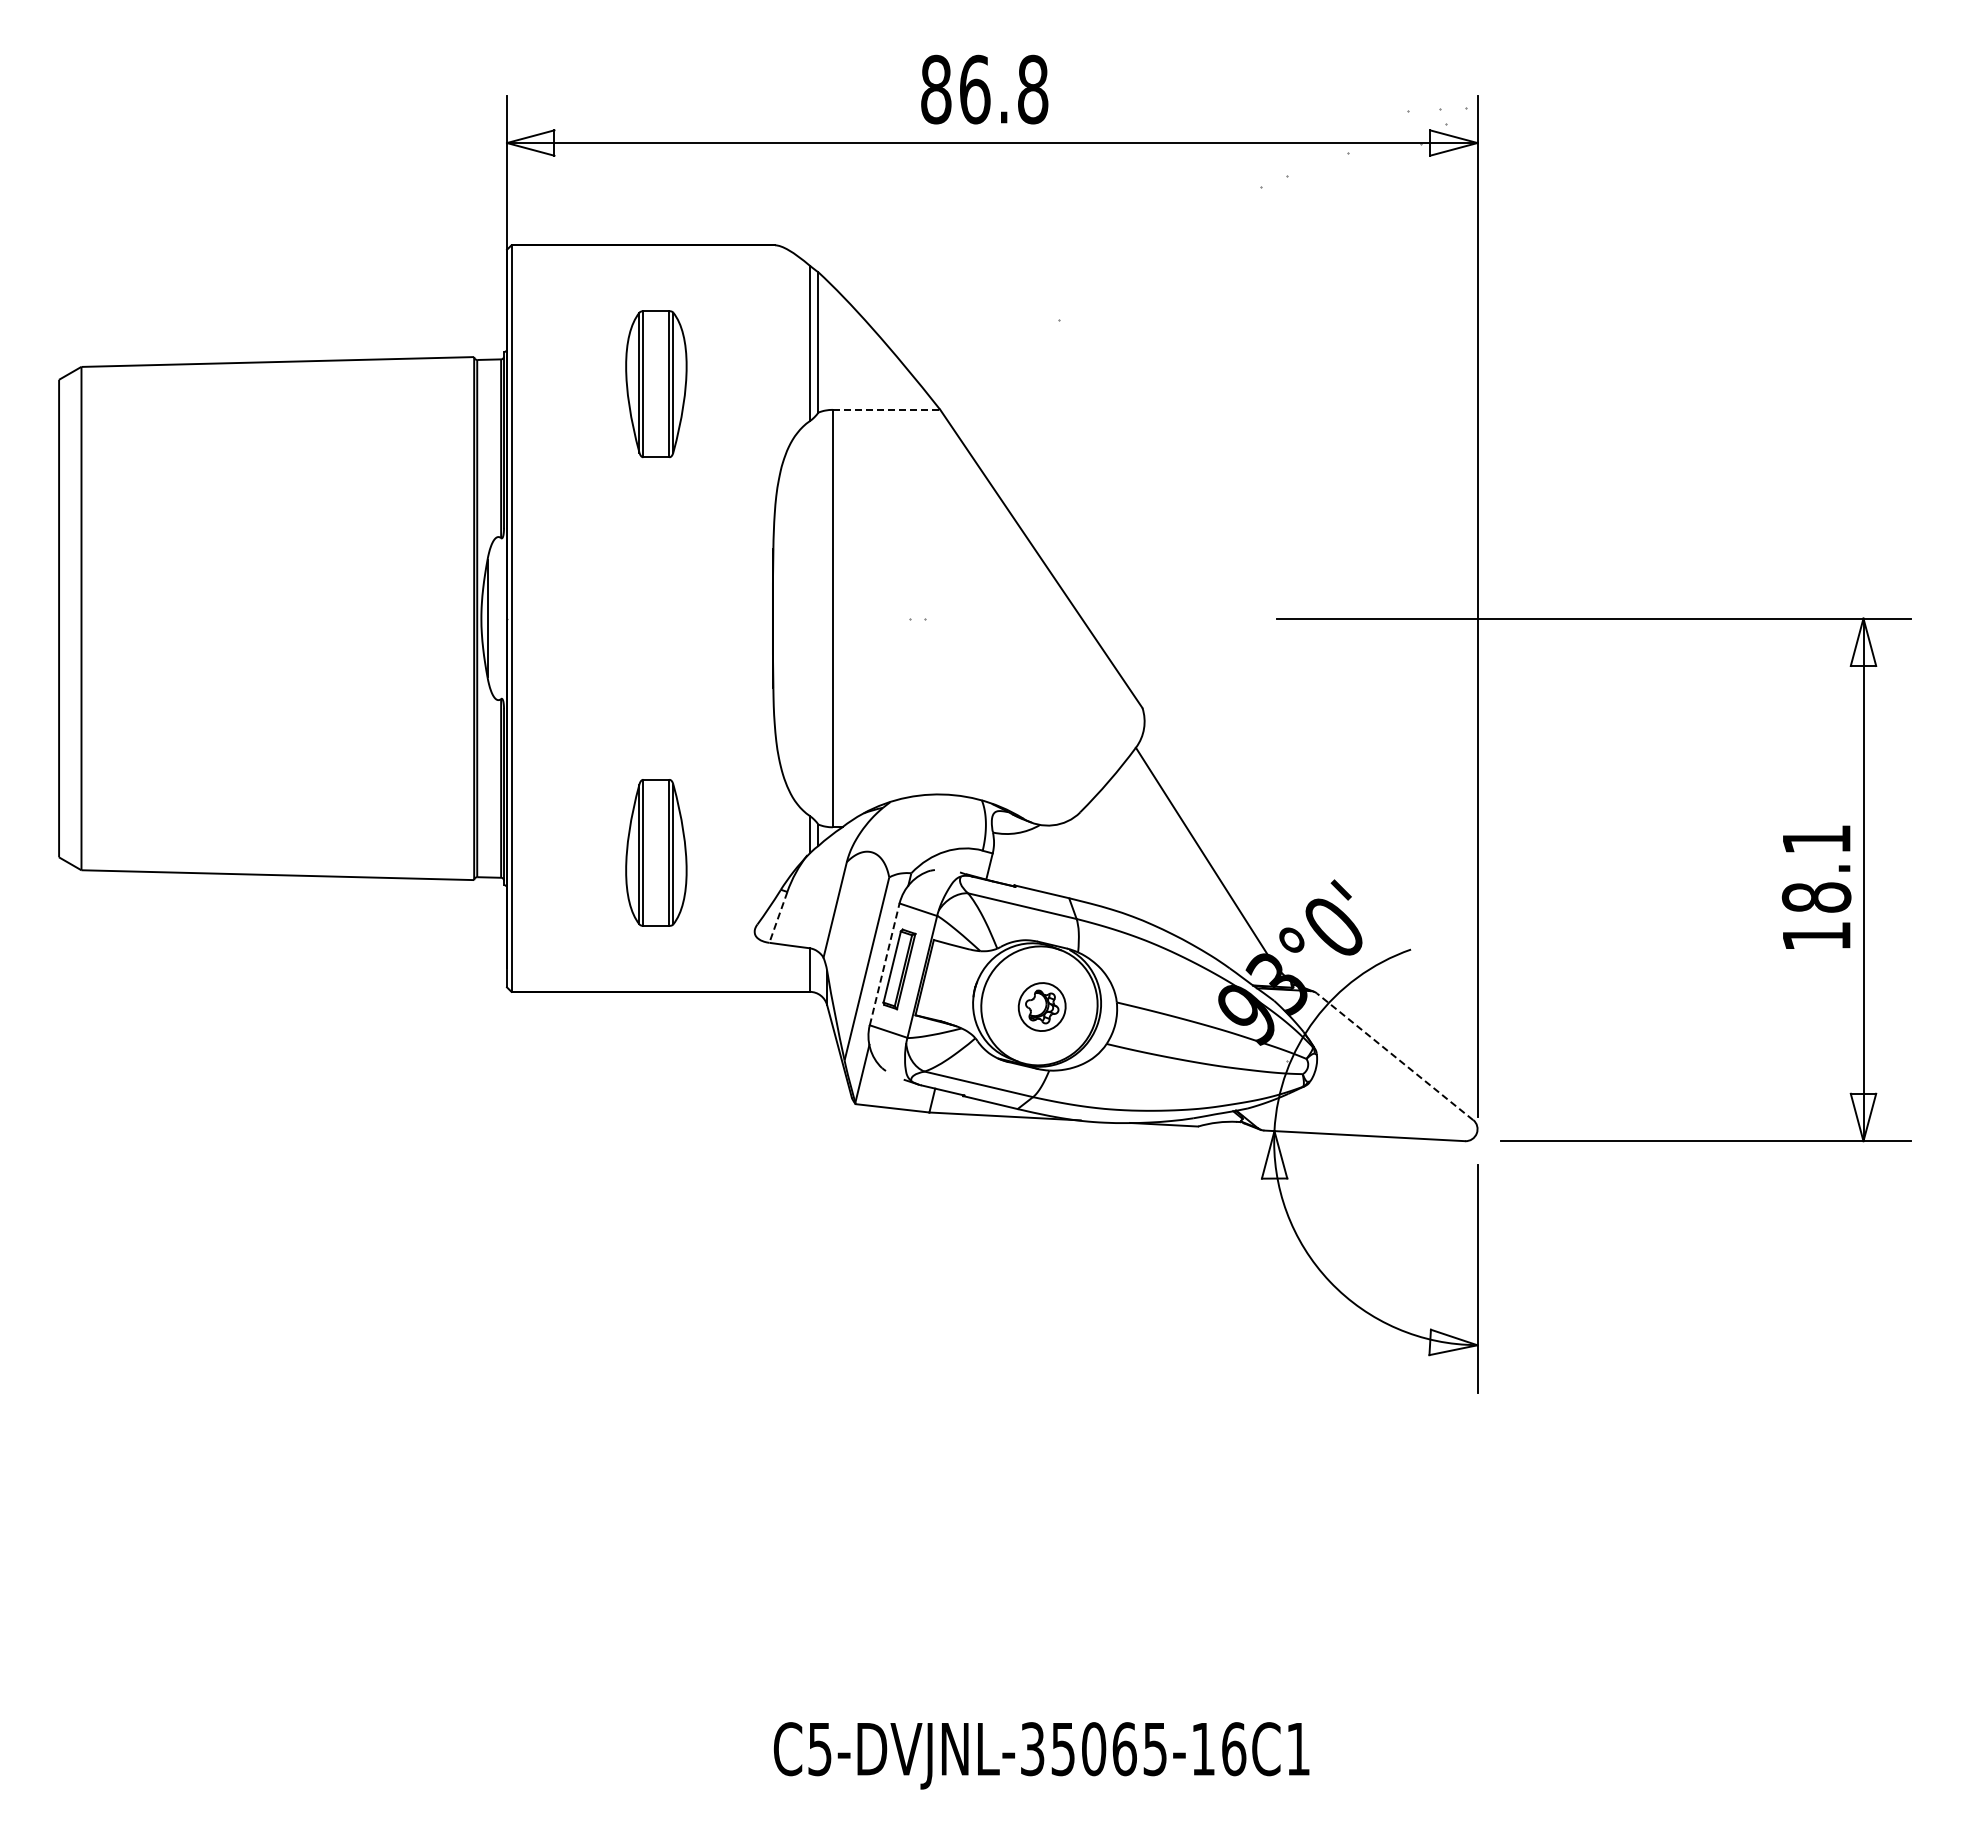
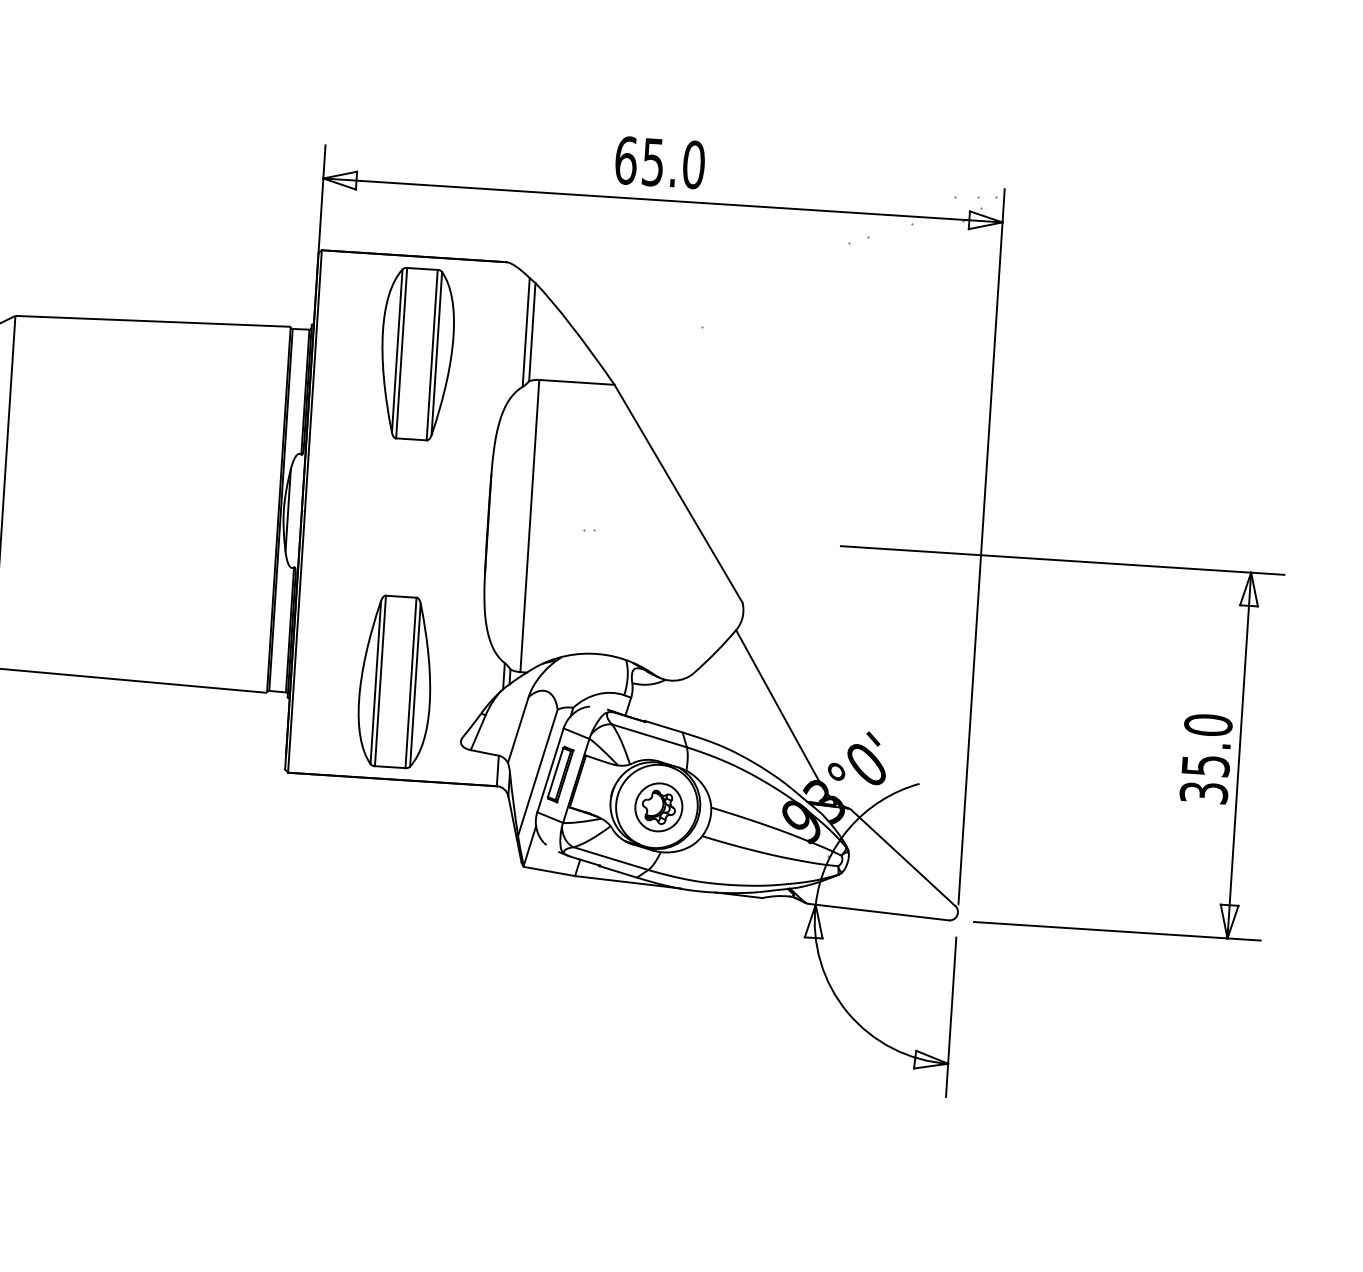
text: (984, 89) -> (659, 162), 86.8 -> 65.0
part: (656, 383) -> (417, 353), size x1.67
line: (886, 409) -> (576, 382), dashed -> solid
part: (656, 852) -> (395, 681), size x1.67
text: (1816, 887) -> (1206, 758), 18.1 -> 35.0
line: (778, 917) -> (478, 732), dashed -> solid
line: (884, 964) -> (550, 770), dashed -> solid
part: (1041, 1006) -> (658, 806), size x1.43
line: (1395, 1056) -> (903, 857), dashed -> solid

